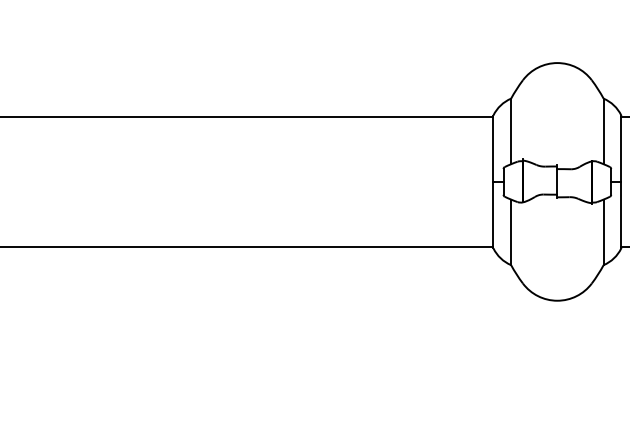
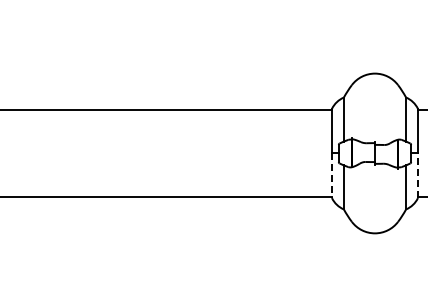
line: (622, 214) -> (418, 175), solid -> dashed
line: (492, 216) -> (331, 176), solid -> dashed

